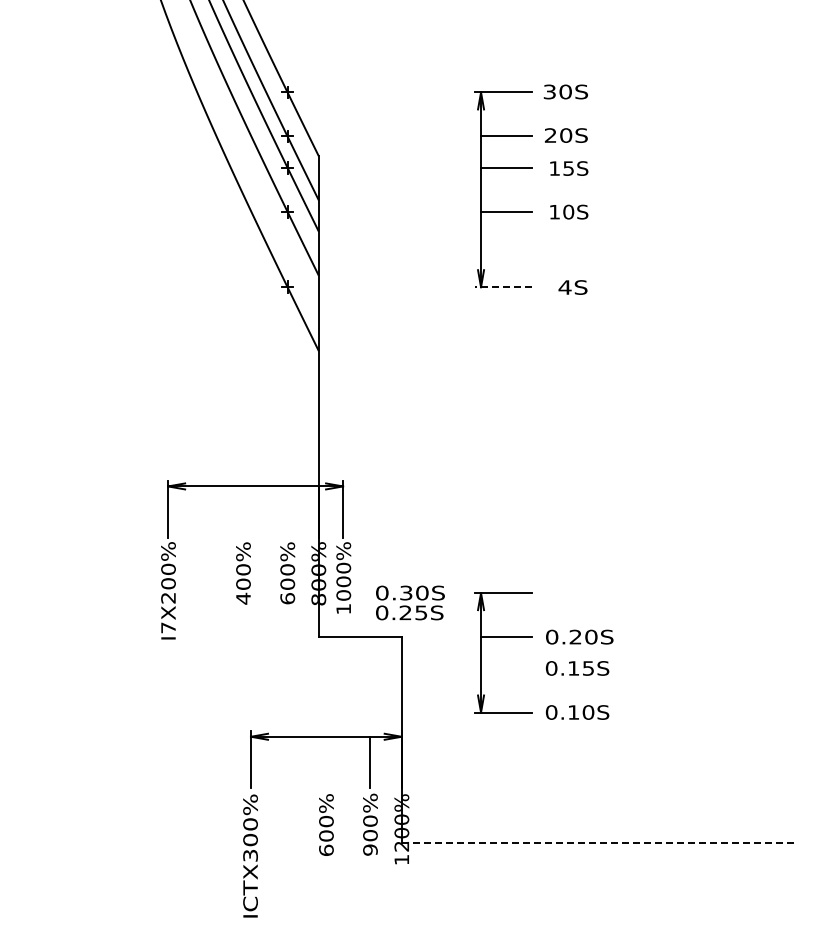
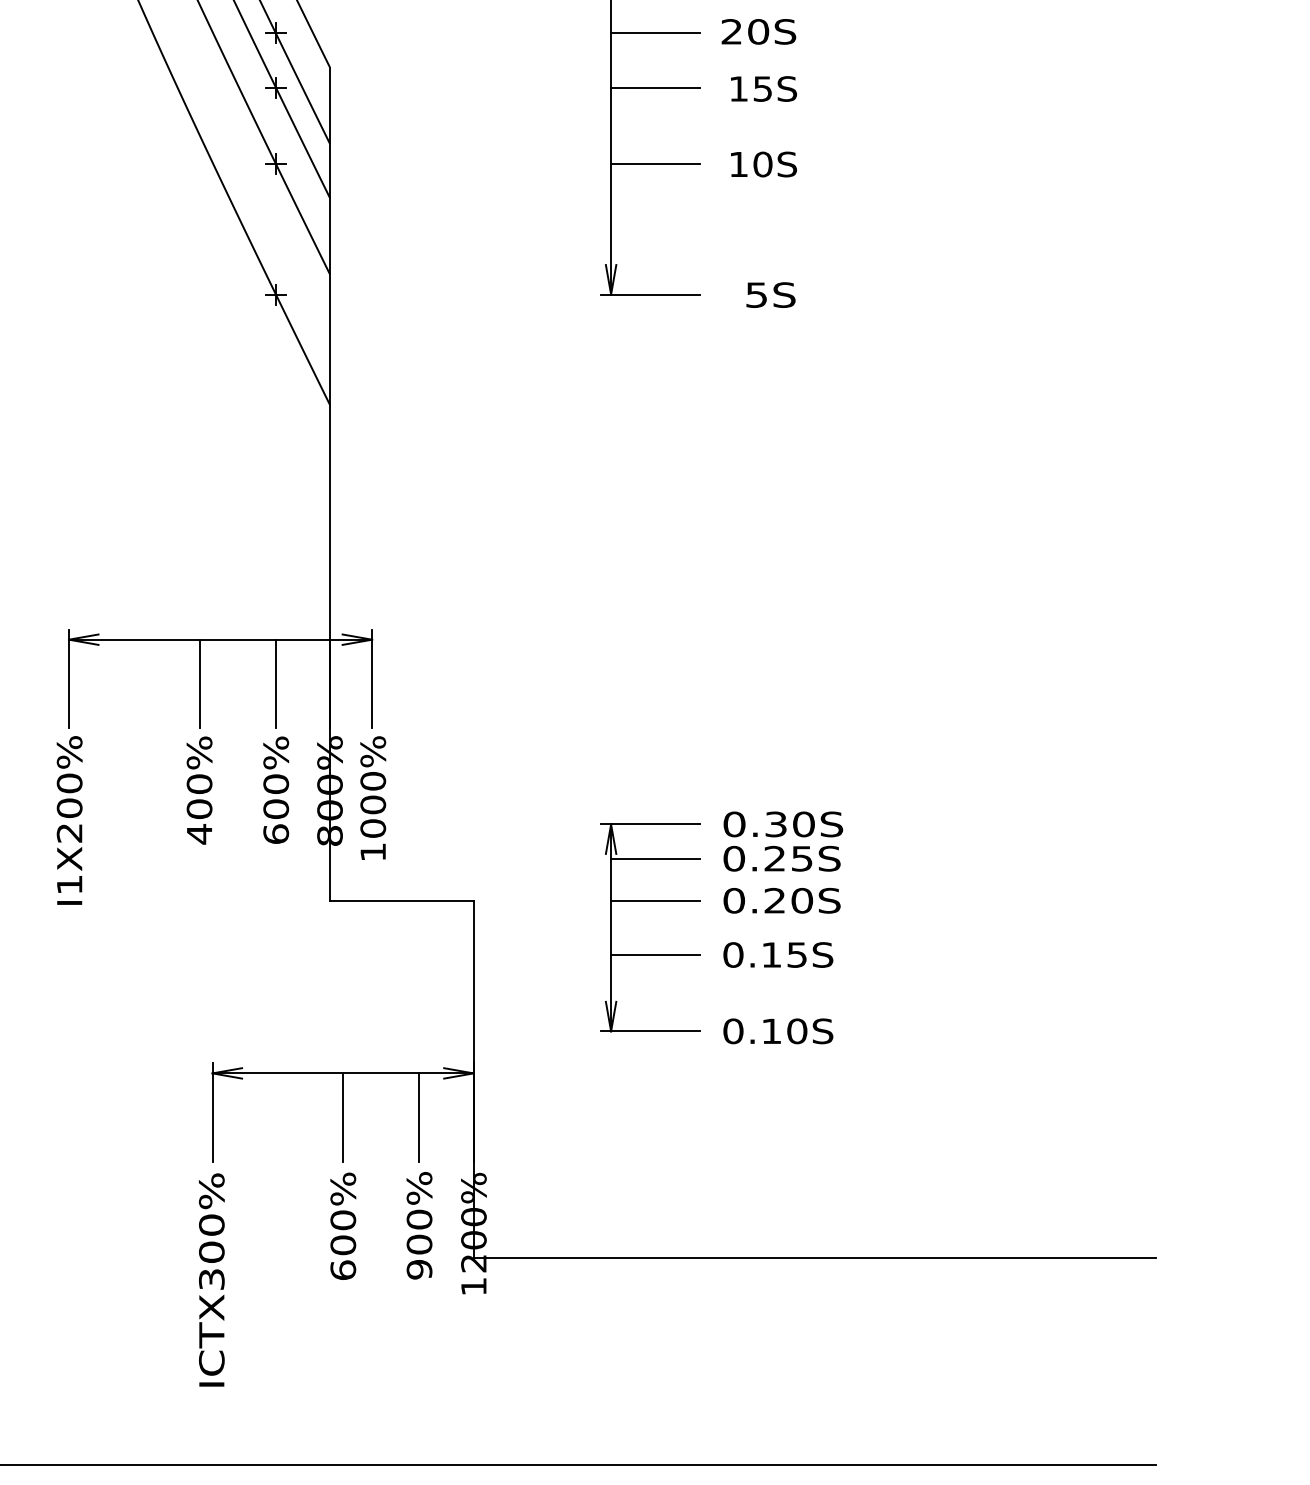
line: (503, 287) -> (650, 295), dashed -> solid
text: (564, 287) -> (755, 295), 4S -> 5S
line: (243, 511) -> (199, 683), added
line: (287, 511) -> (275, 683), added
text: (410, 602) -> (783, 840), moved
line: (506, 612) -> (655, 858), added
text: (168, 627) -> (69, 884), I7X200% -> I1X200%
line: (506, 668) -> (655, 955), added
line: (326, 761) -> (343, 1116), added
line: (599, 843) -> (816, 1258), dashed -> solid

